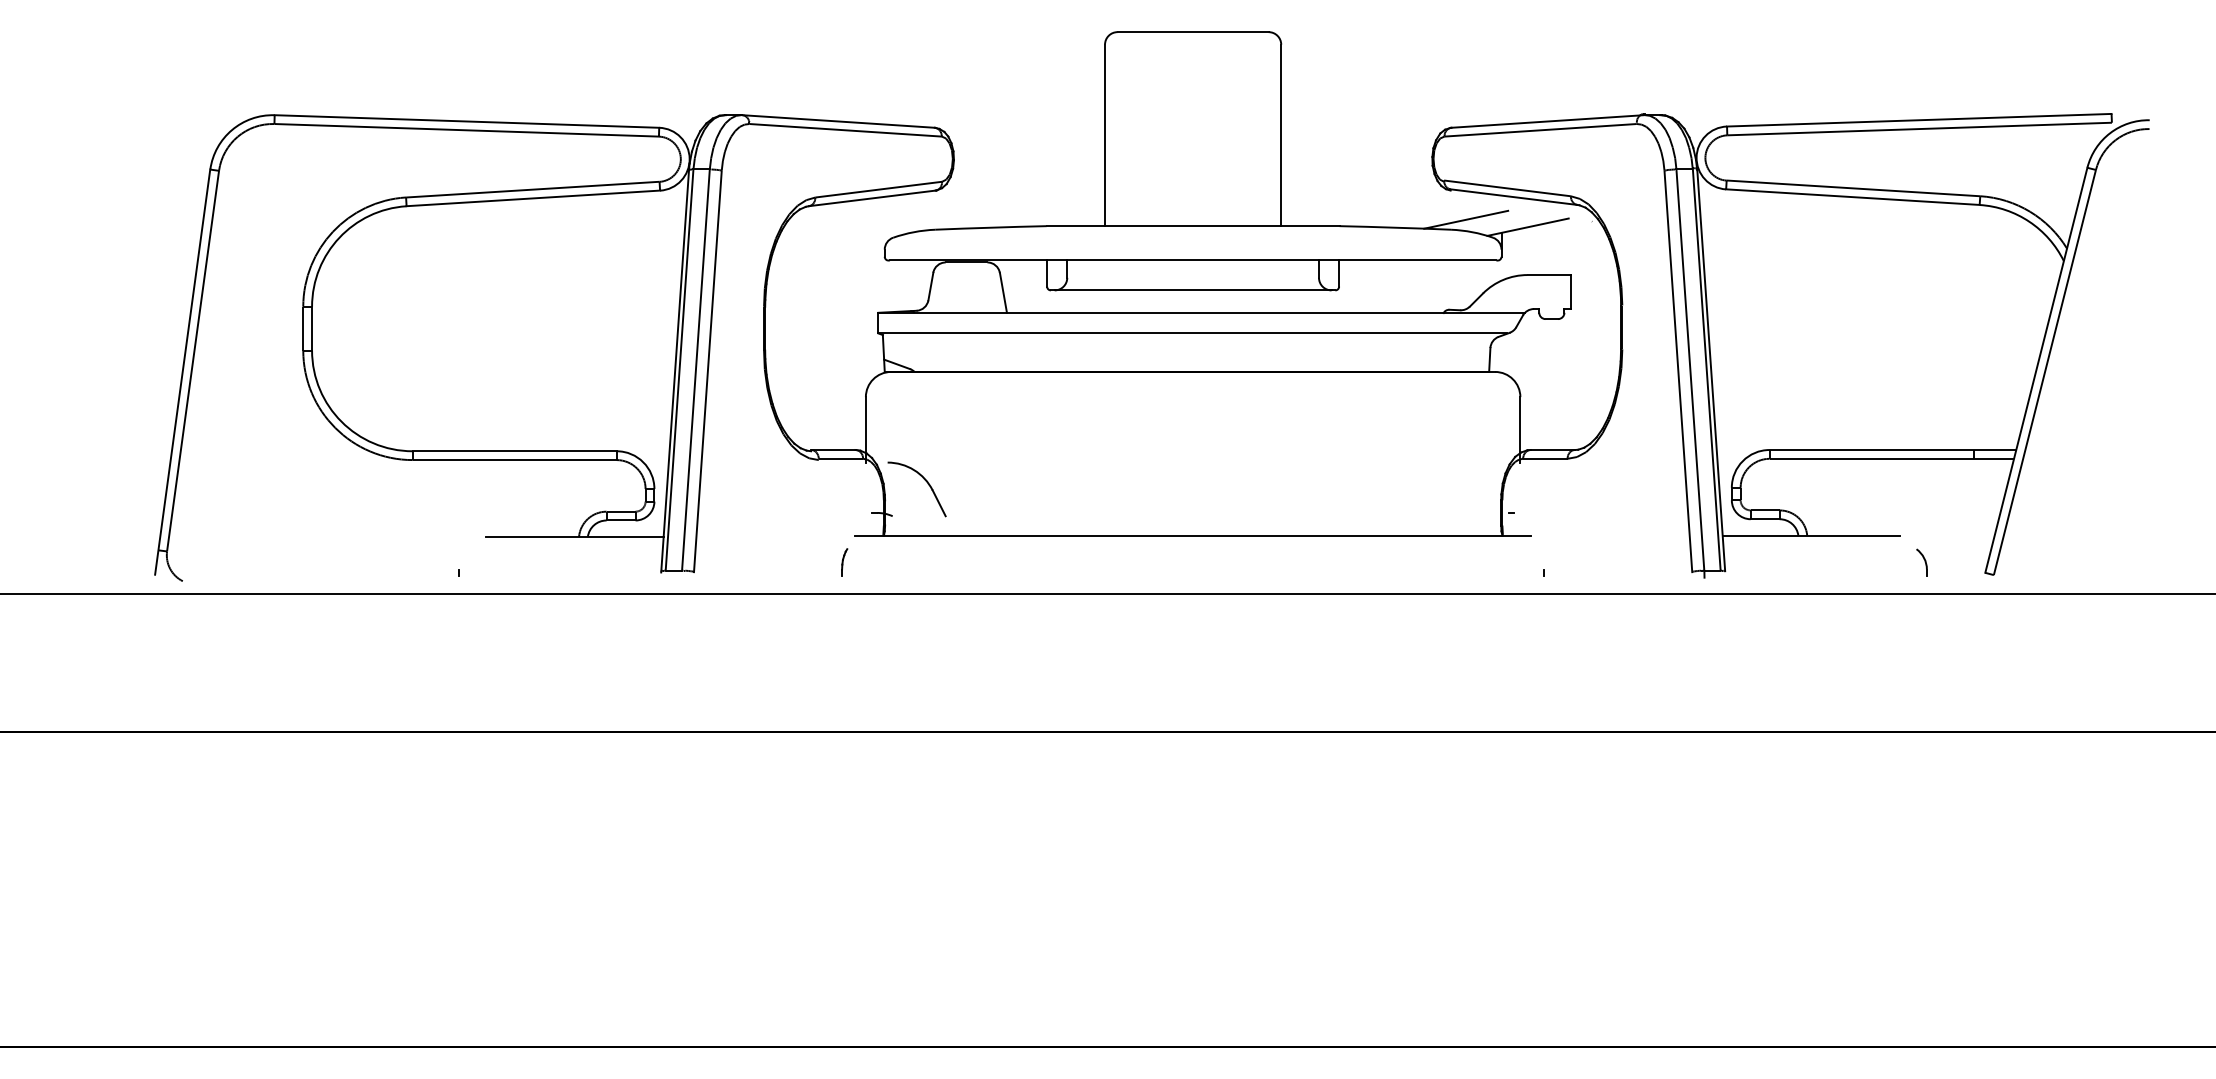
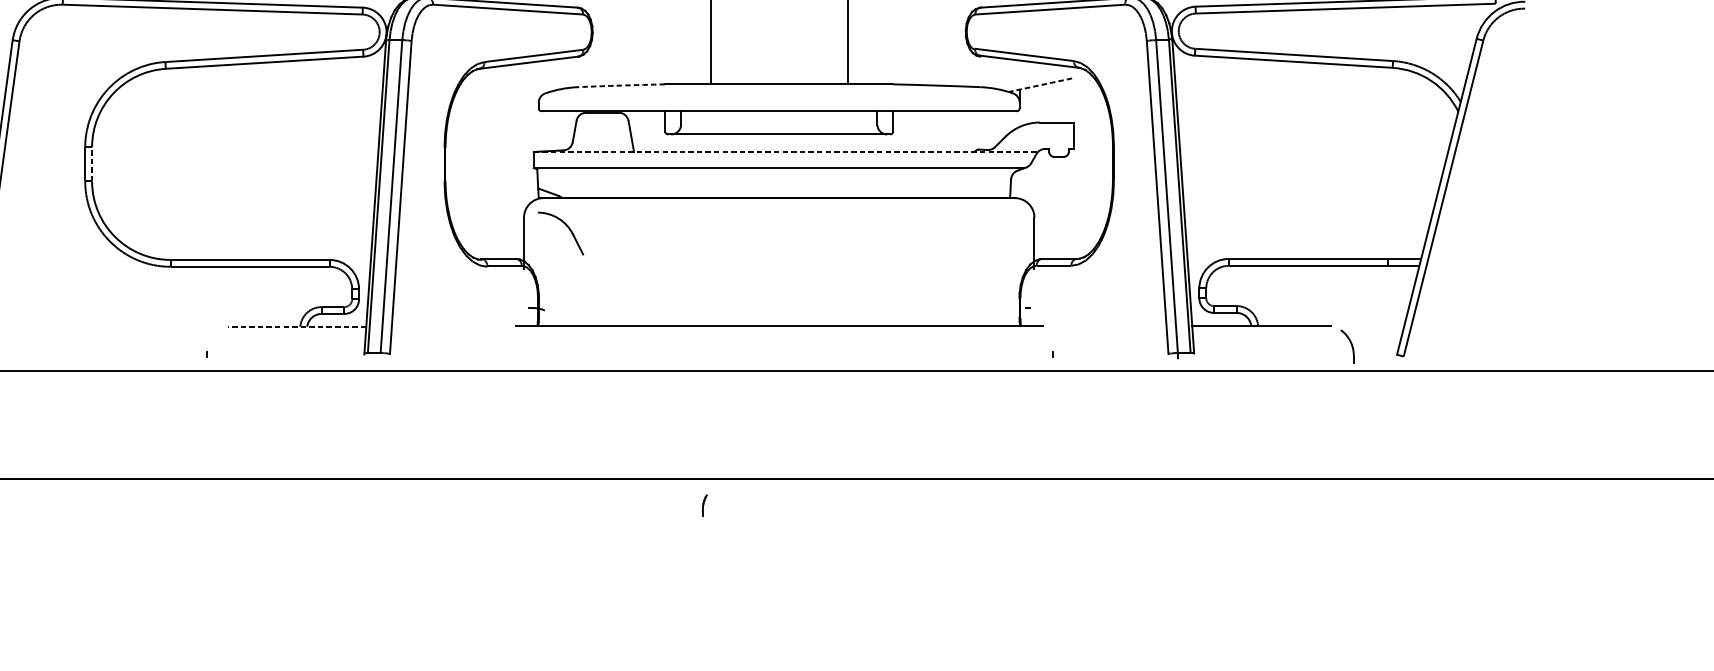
line: (1466, 219) -> (992, 79), removed
arc: (990, 227) -> (621, 85), solid -> dashed
line: (1528, 227) -> (1040, 85), solid -> dashed
line: (1202, 312) -> (786, 151), solid -> dashed
line: (312, 328) -> (92, 164), solid -> dashed
part: (924, 480) -> (566, 226), moved
line: (574, 536) -> (296, 326), solid -> dashed
part: (844, 562) -> (704, 505), moved
part: (1921, 562) -> (1347, 346), size x1.6

